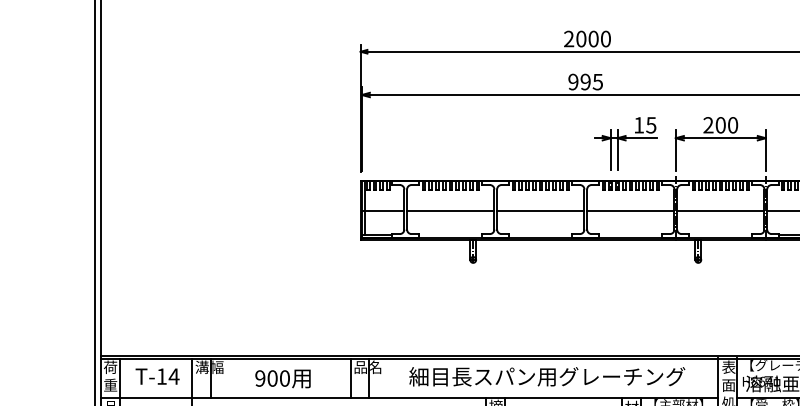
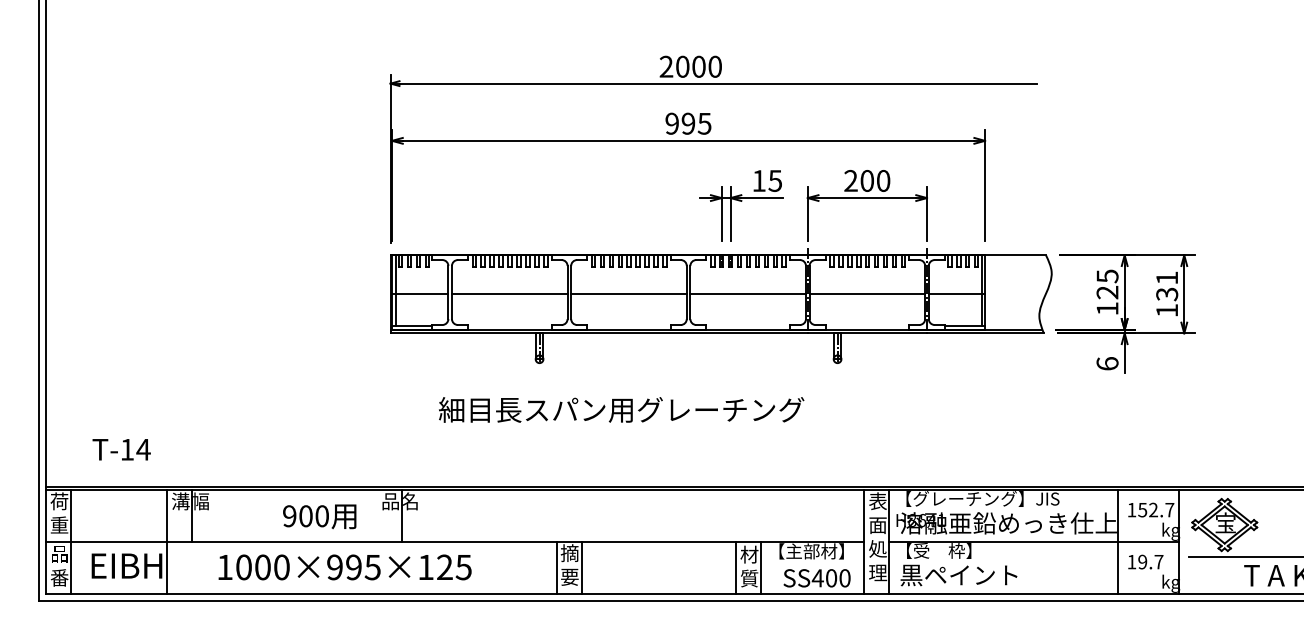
text: (157, 376) -> (121, 449), moved
text: (547, 376) -> (621, 409), moved
text: (282, 378) -> (319, 516), moved
line: (350, 378) -> (377, 516), removed

